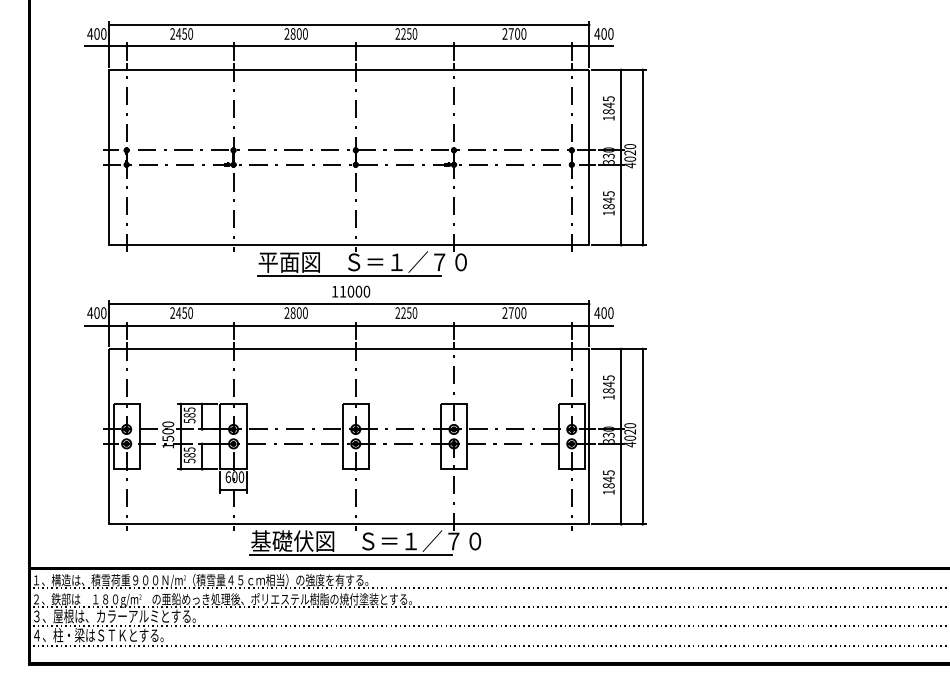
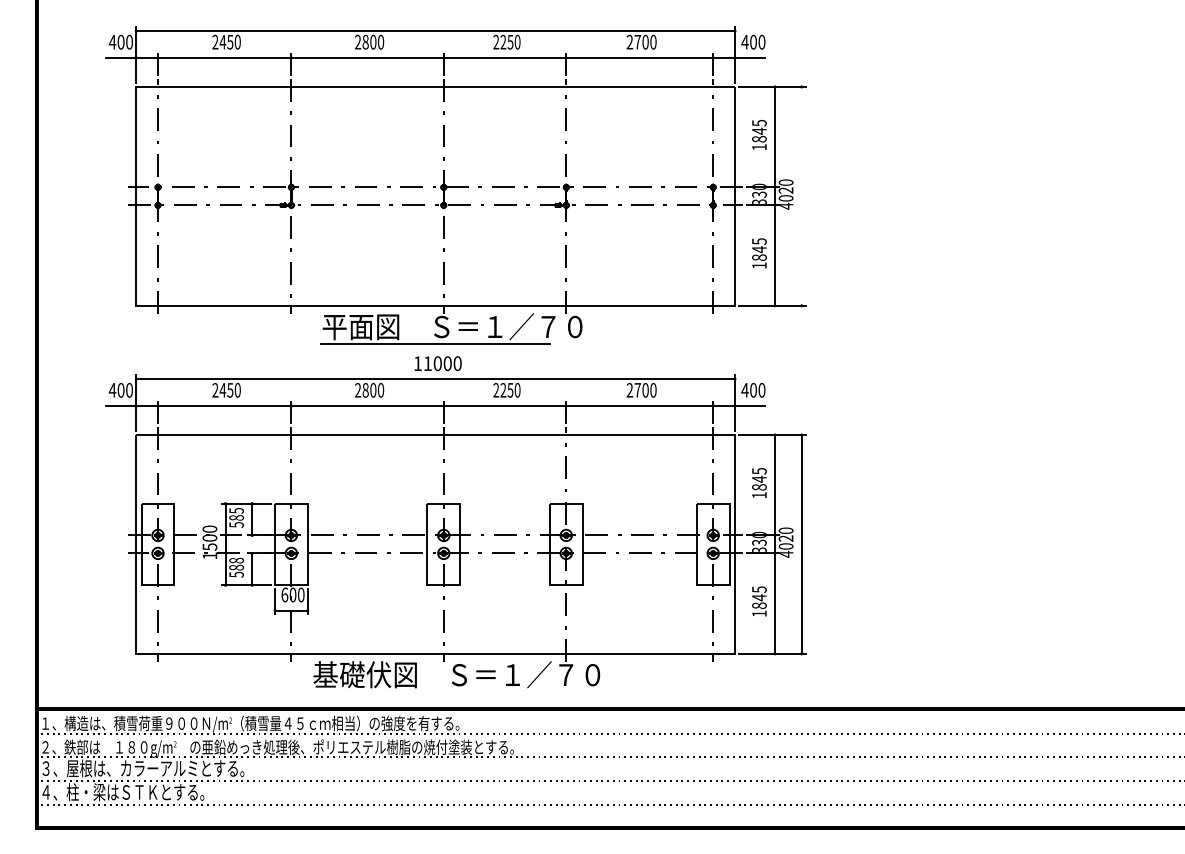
line: (642, 157) -> (801, 196), removed
text: (189, 449) -> (236, 560), 585 -> 588
line: (350, 554) -> (437, 691), removed

